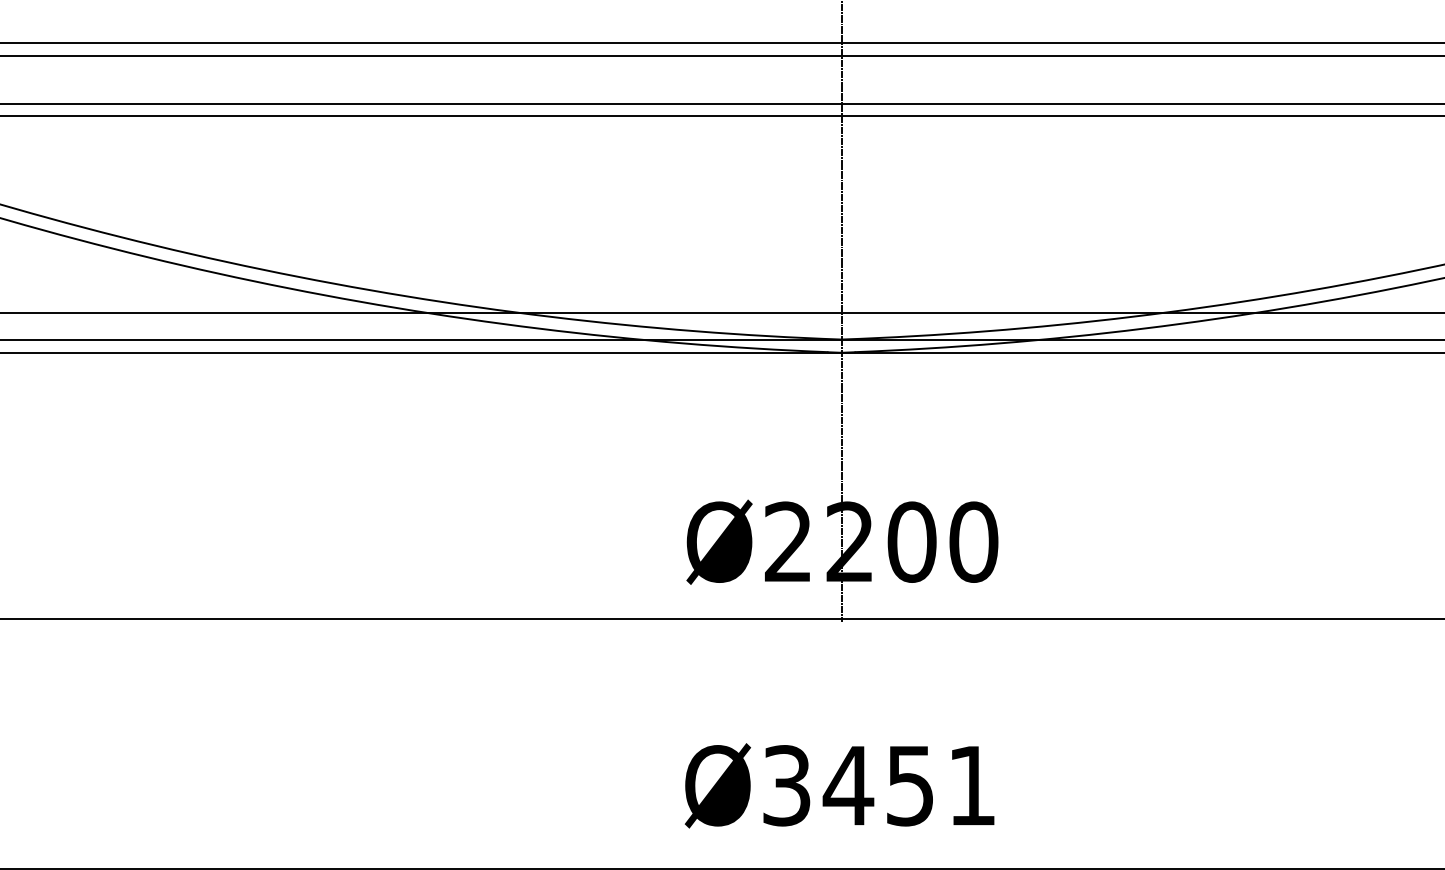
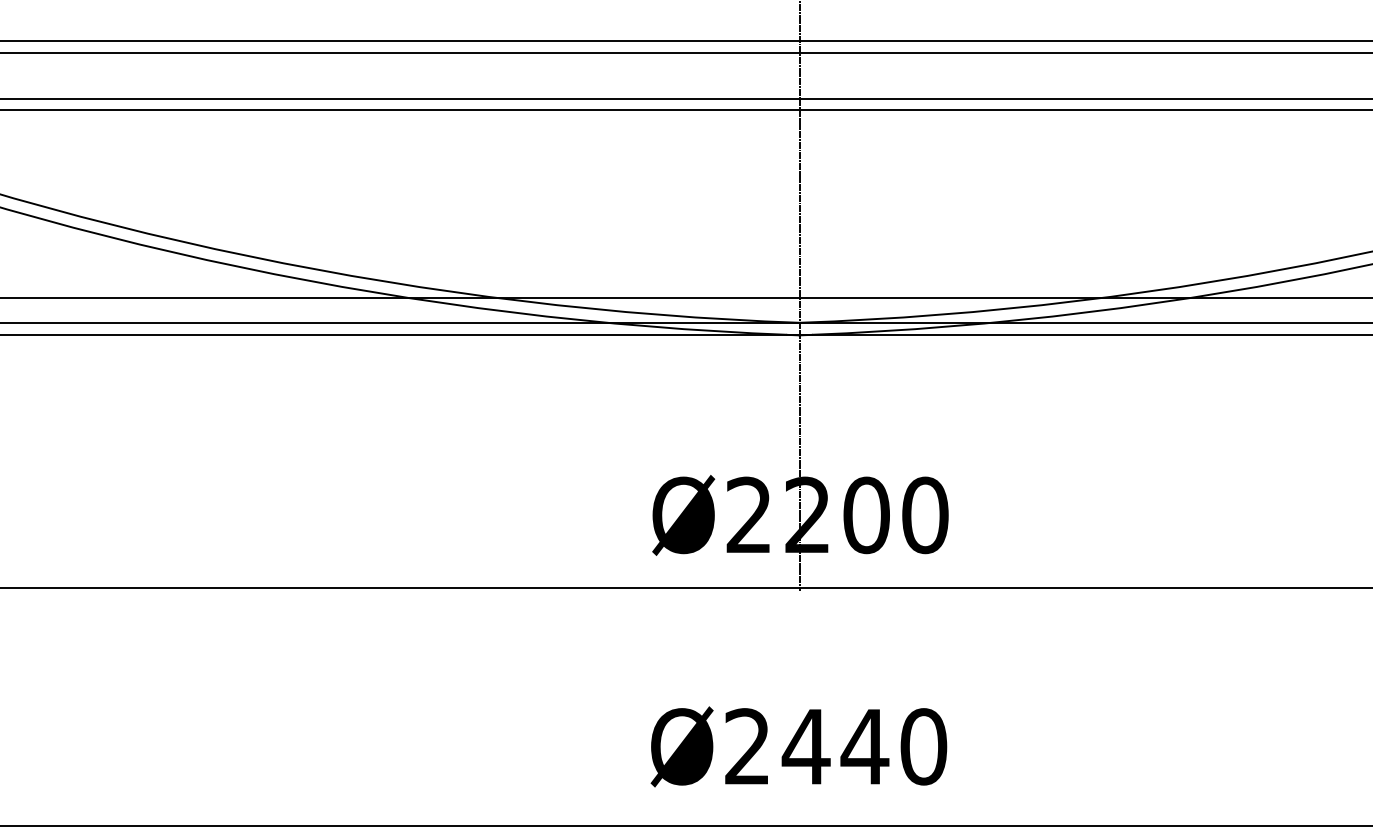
text: (880, 785) -> (836, 746), Ø3451 -> Ø2440

